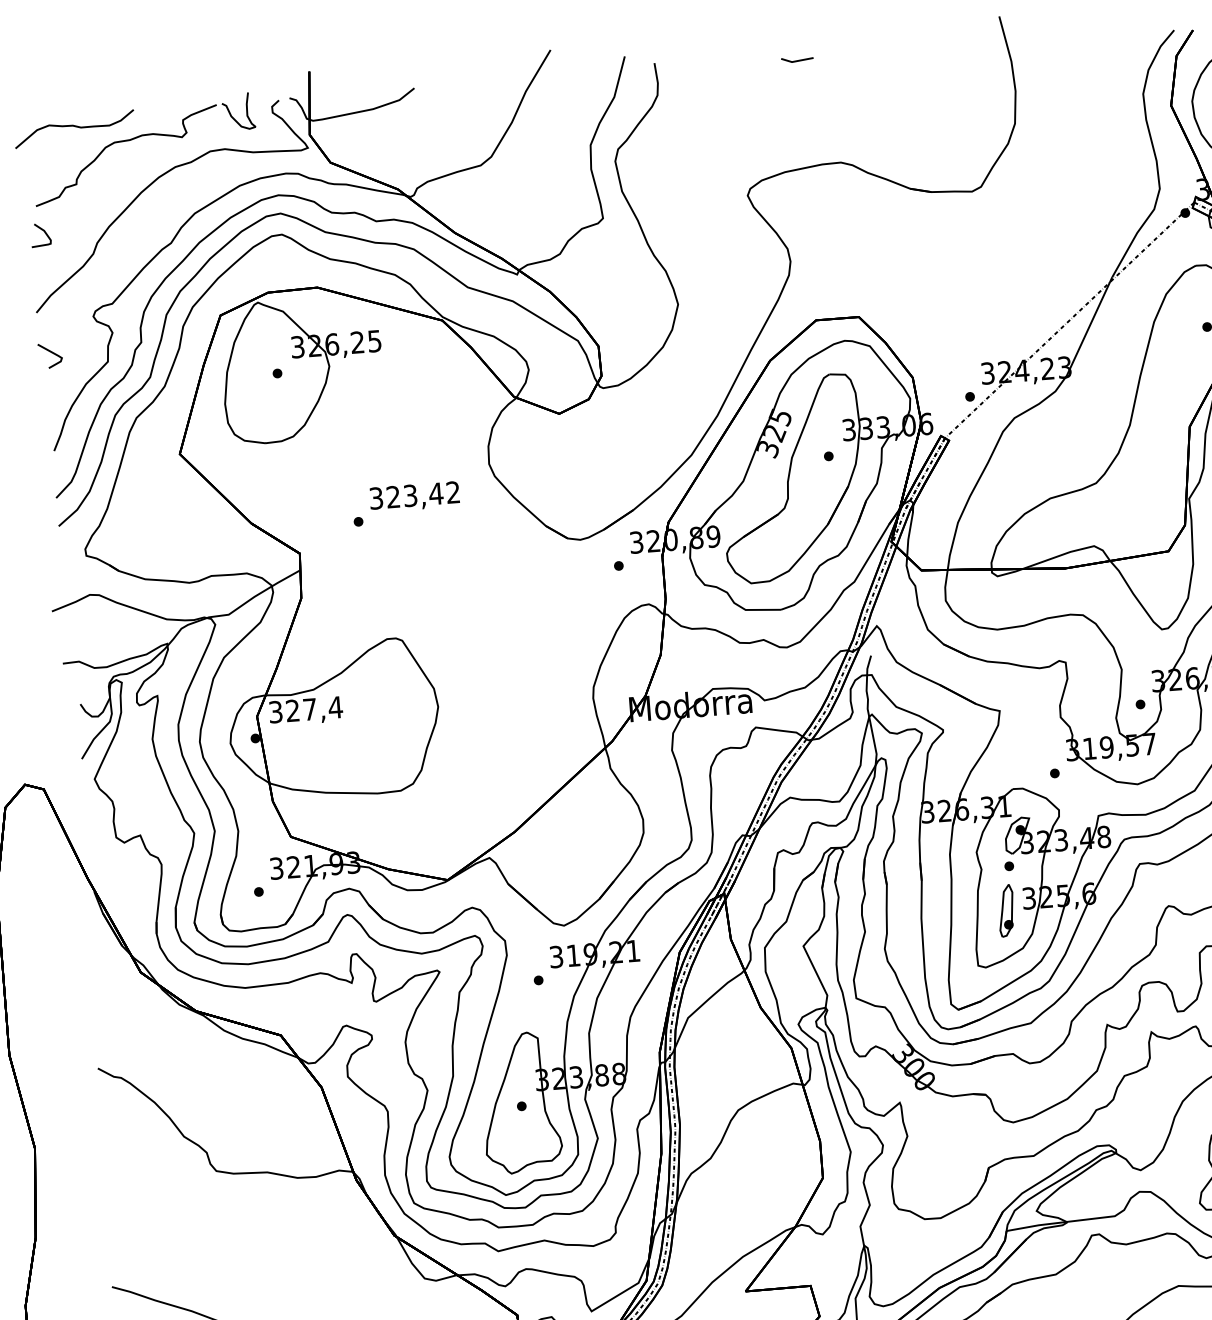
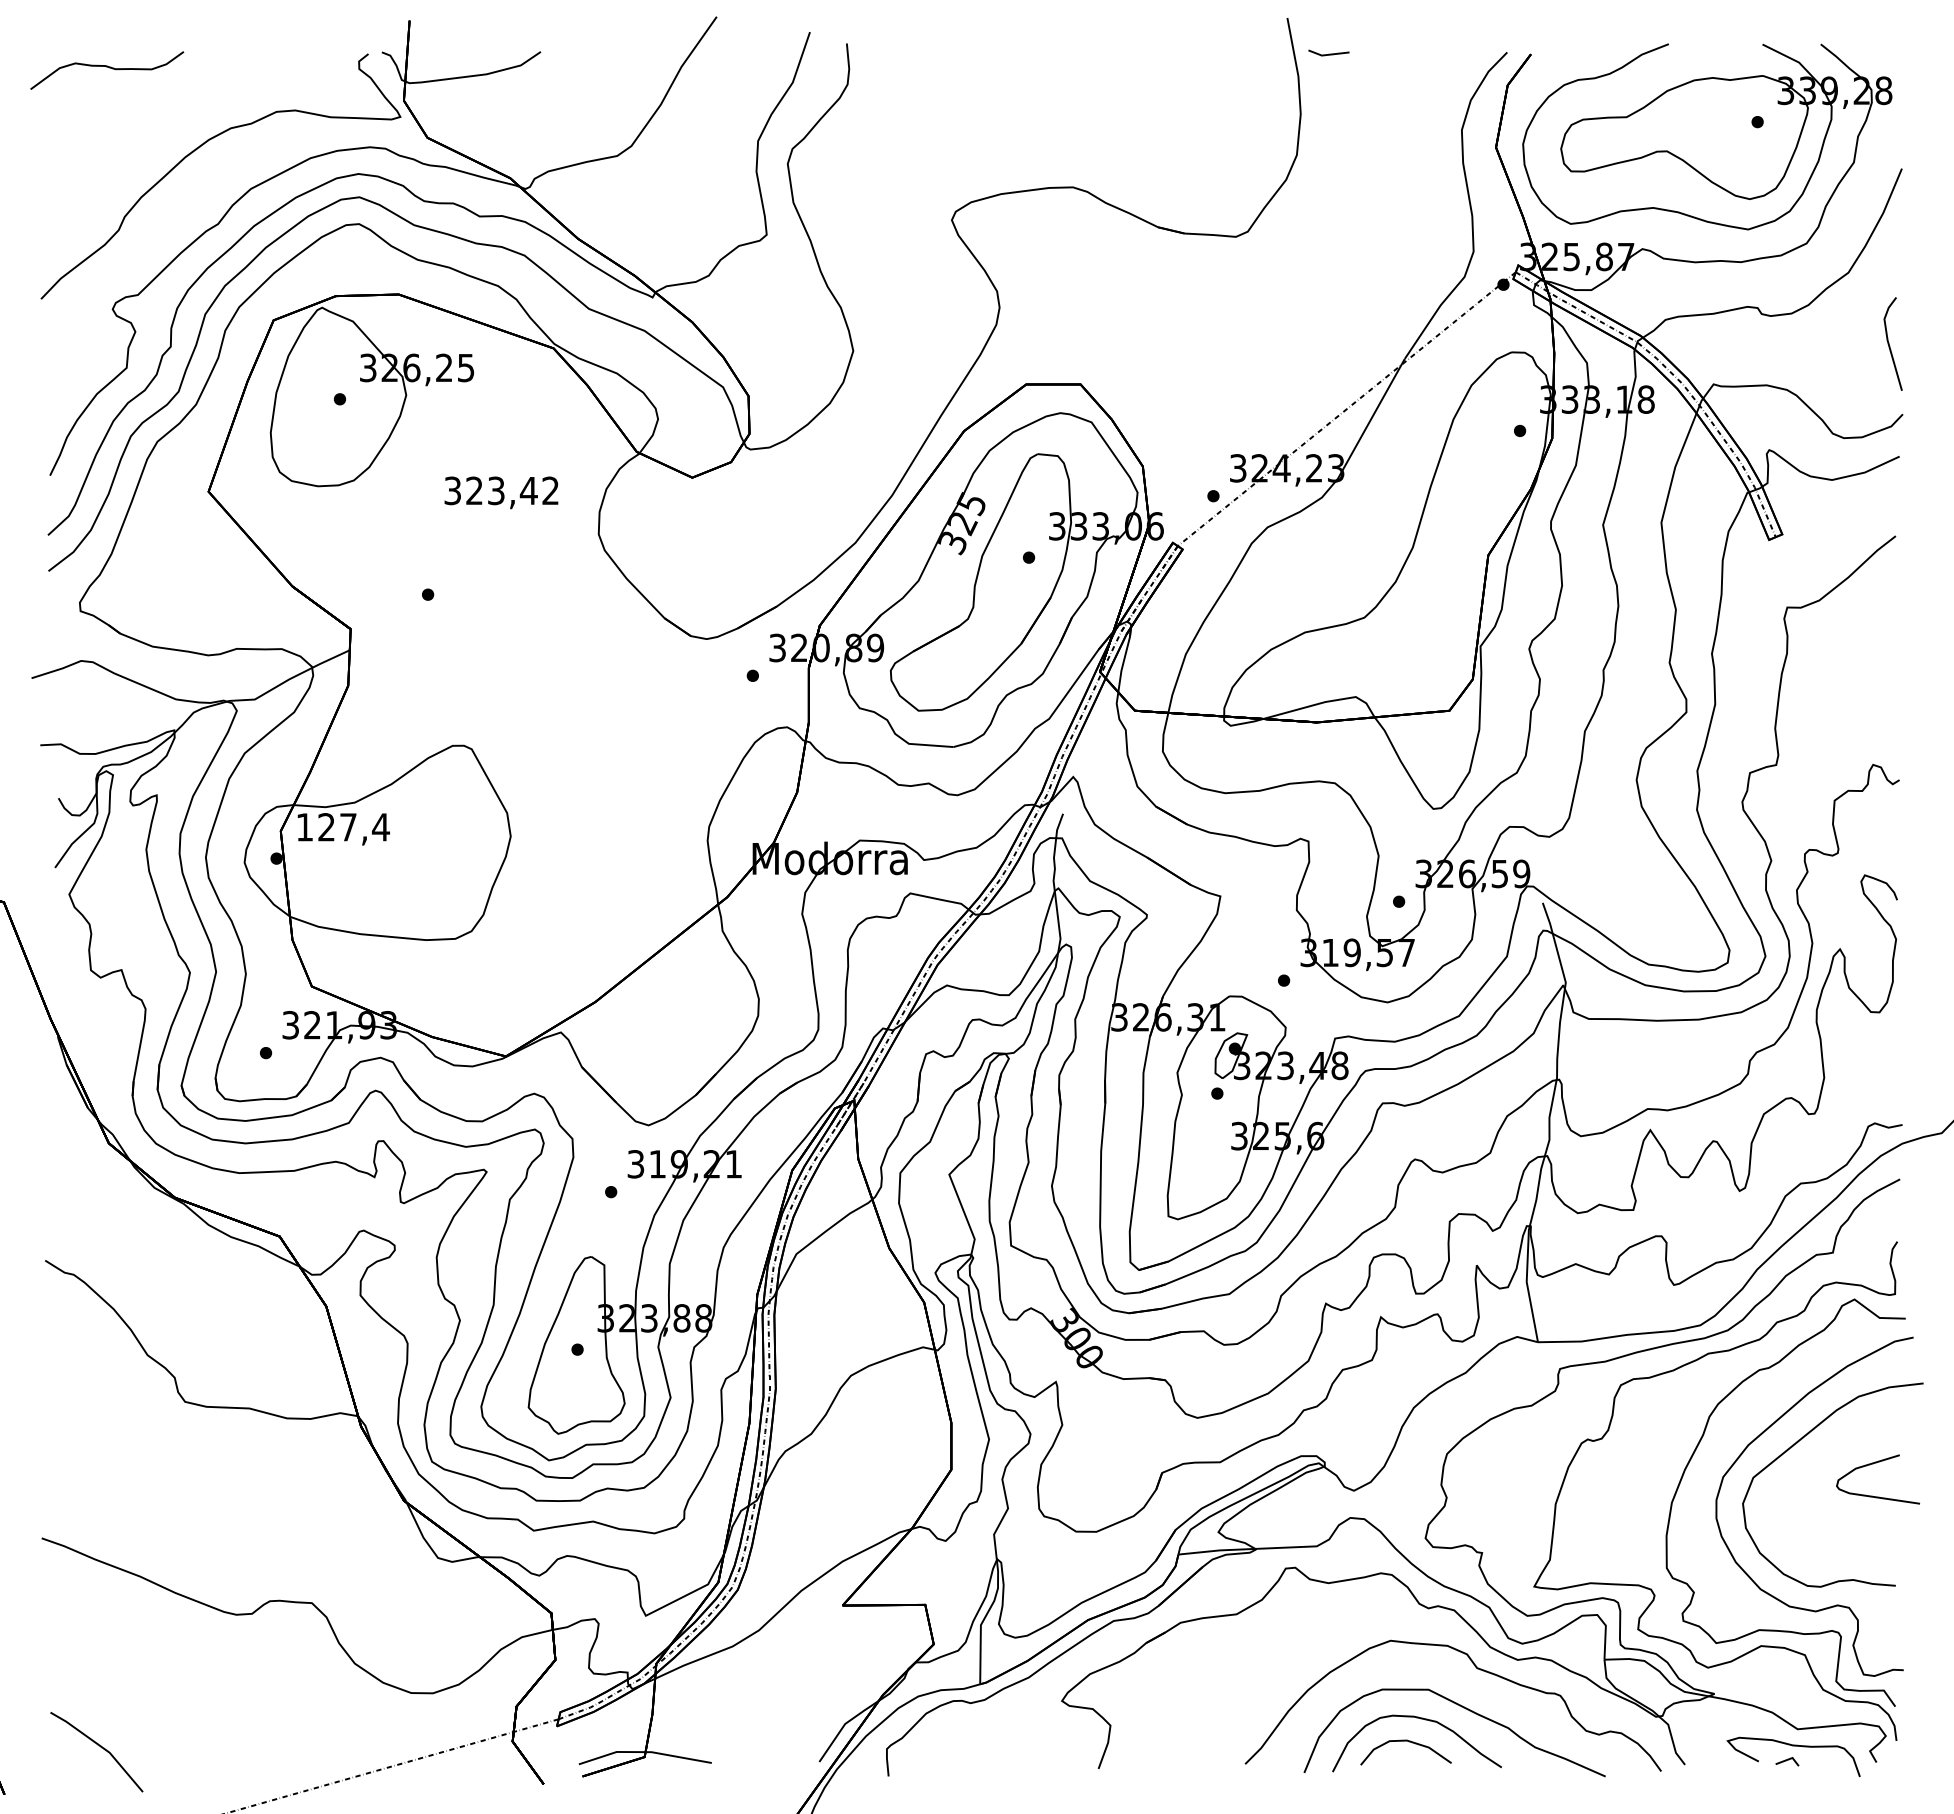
line: (797, 60) -> (1328, 53), moved
part: (138, 137) -> (187, 87), removed
curve: (44, 233) -> (59, 199), removed
line: (51, 353) -> (56, 351), removed
text: (414, 496) -> (501, 492), moved
text: (275, 712) -> (304, 827), 327,4 -> 127,4
part: (1006, 910) -> (1209, 1149), removed

